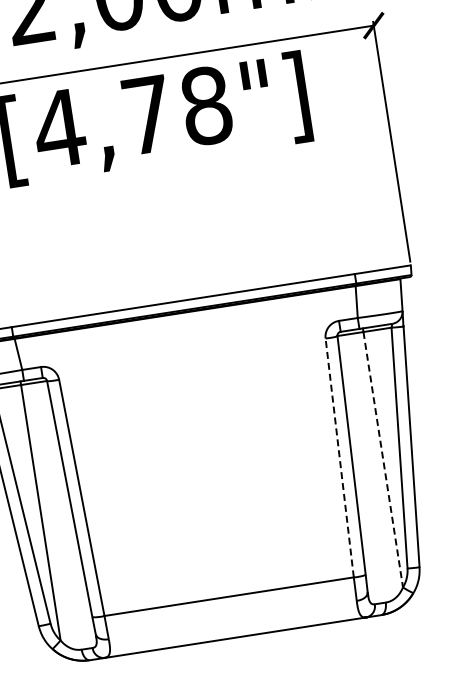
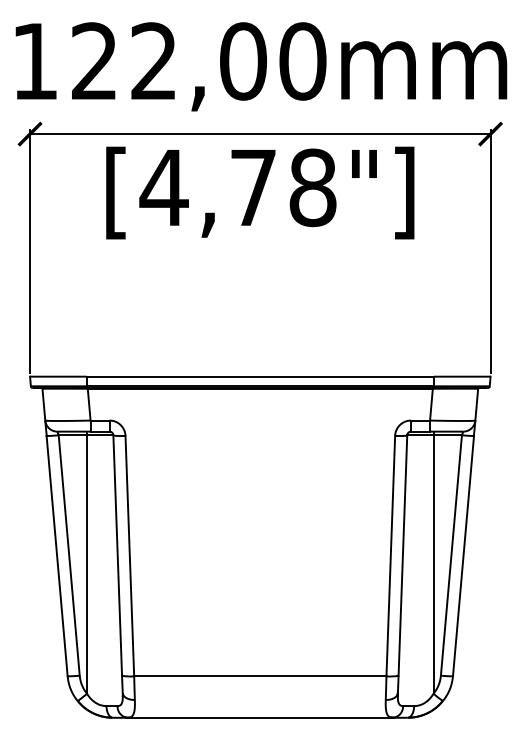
line: (339, 457) -> (390, 555), dashed -> solid
line: (383, 460) -> (433, 565), dashed -> solid

